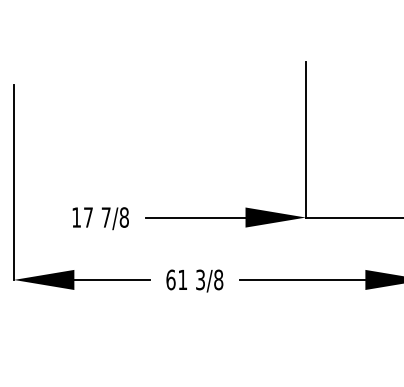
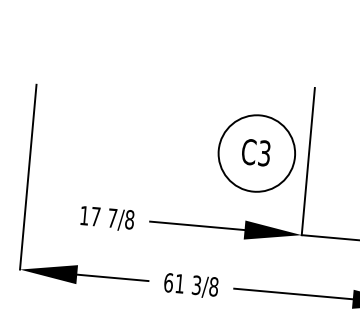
part: (251, 136) -> (257, 153), added

